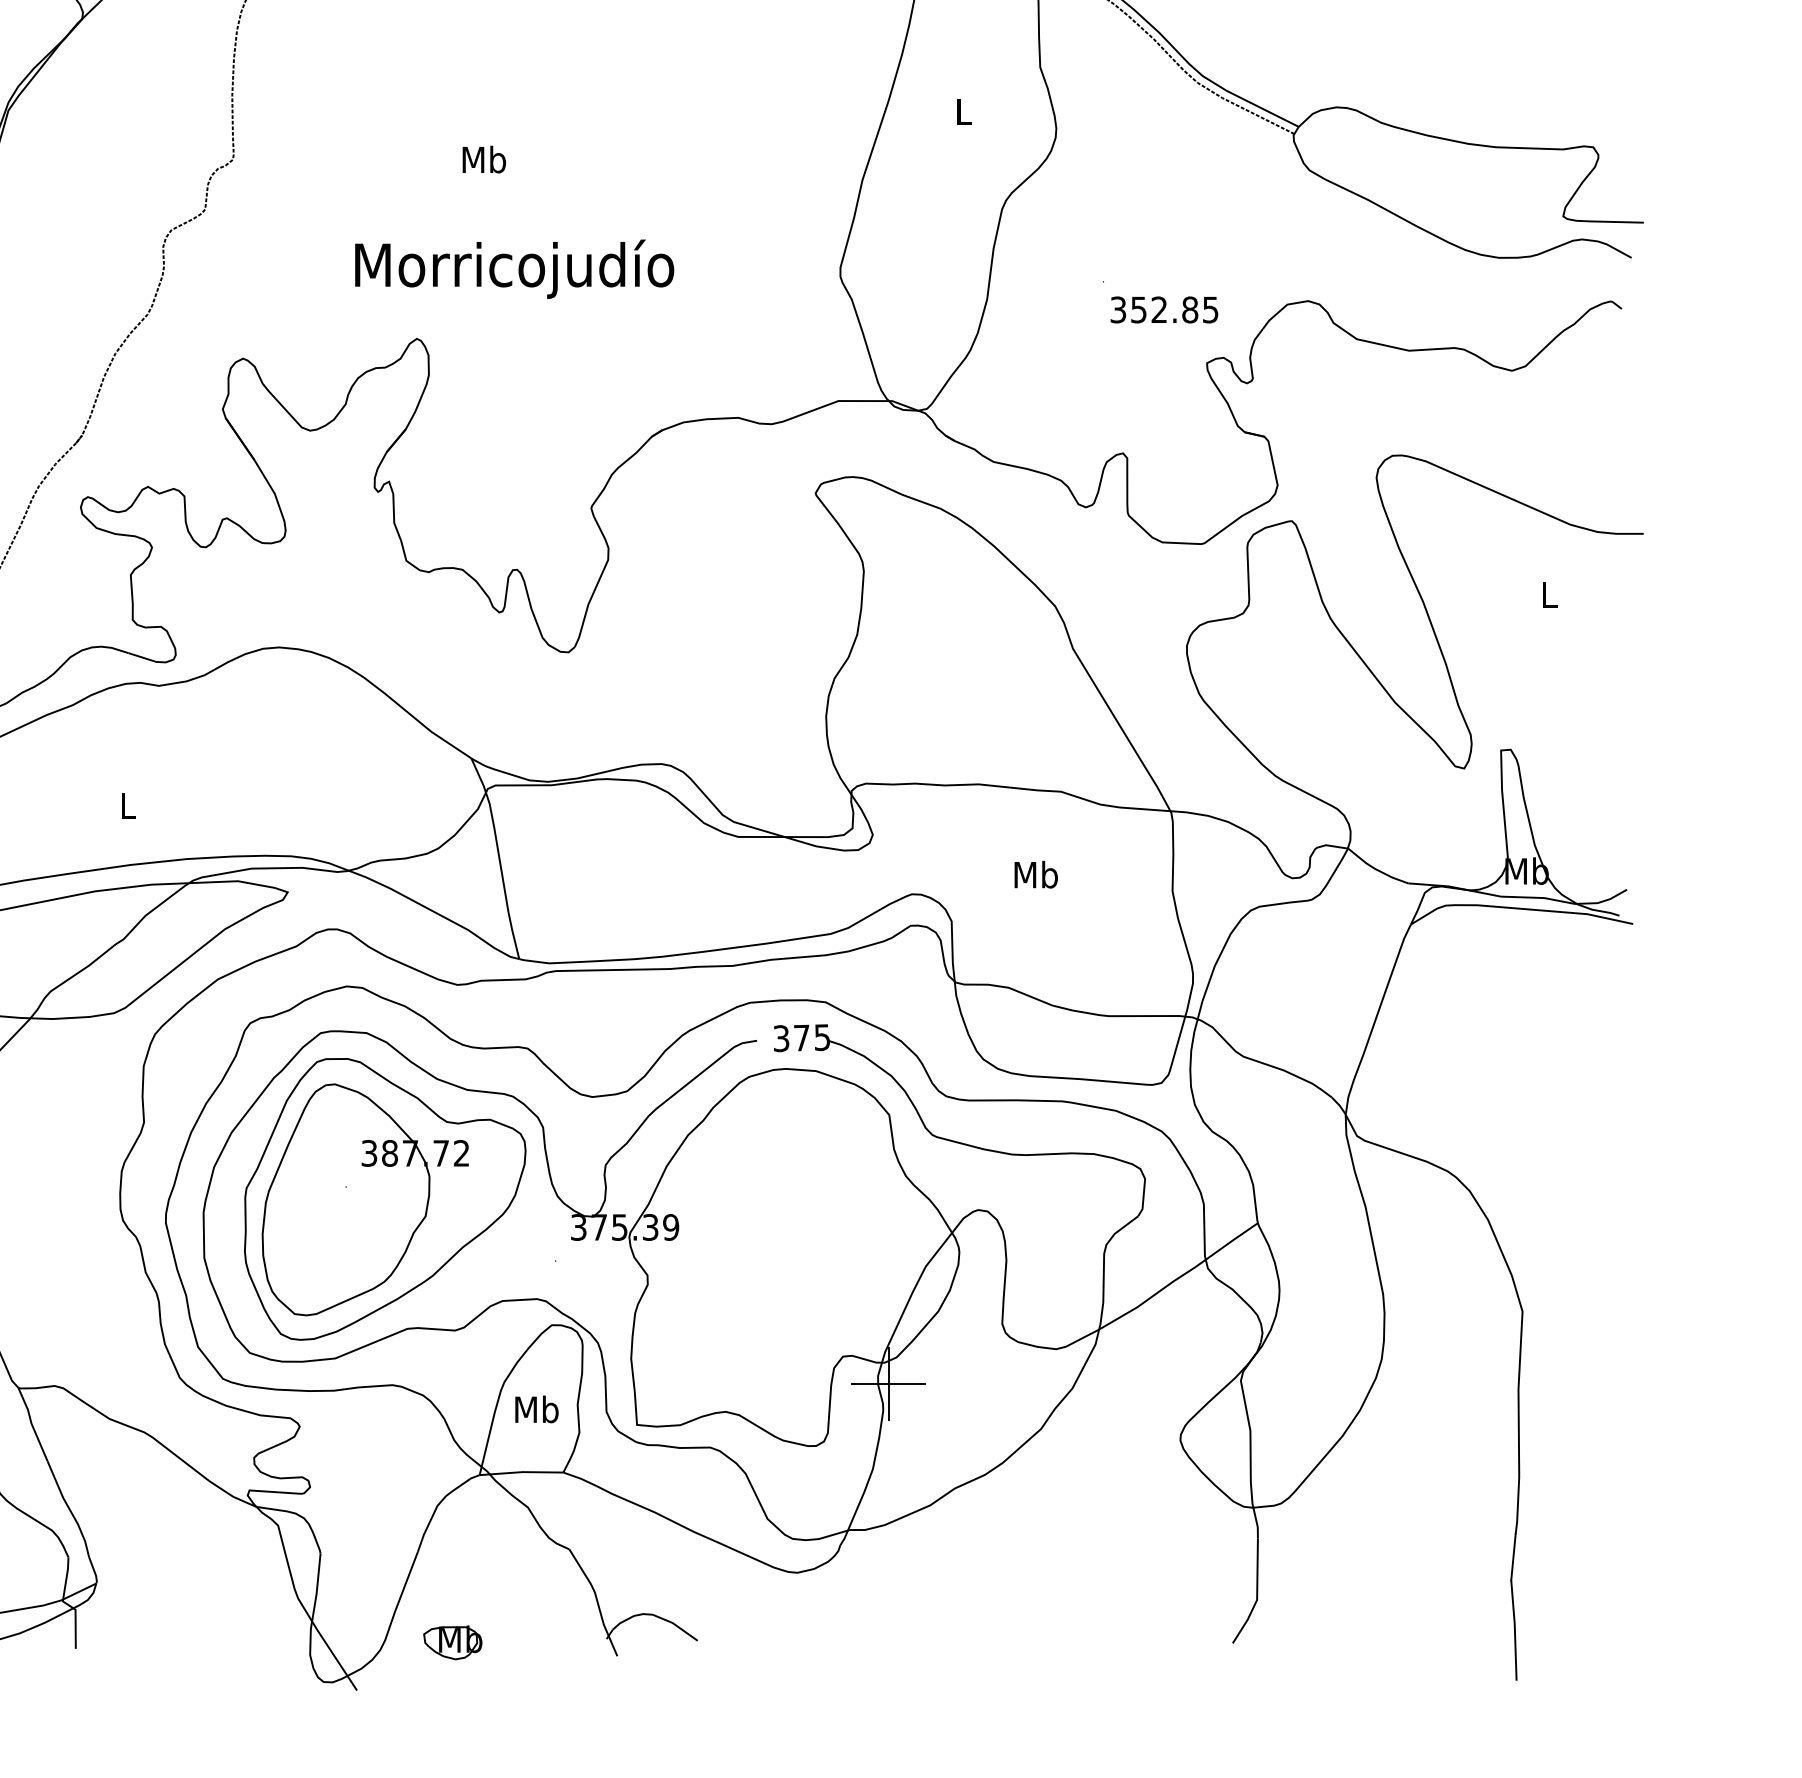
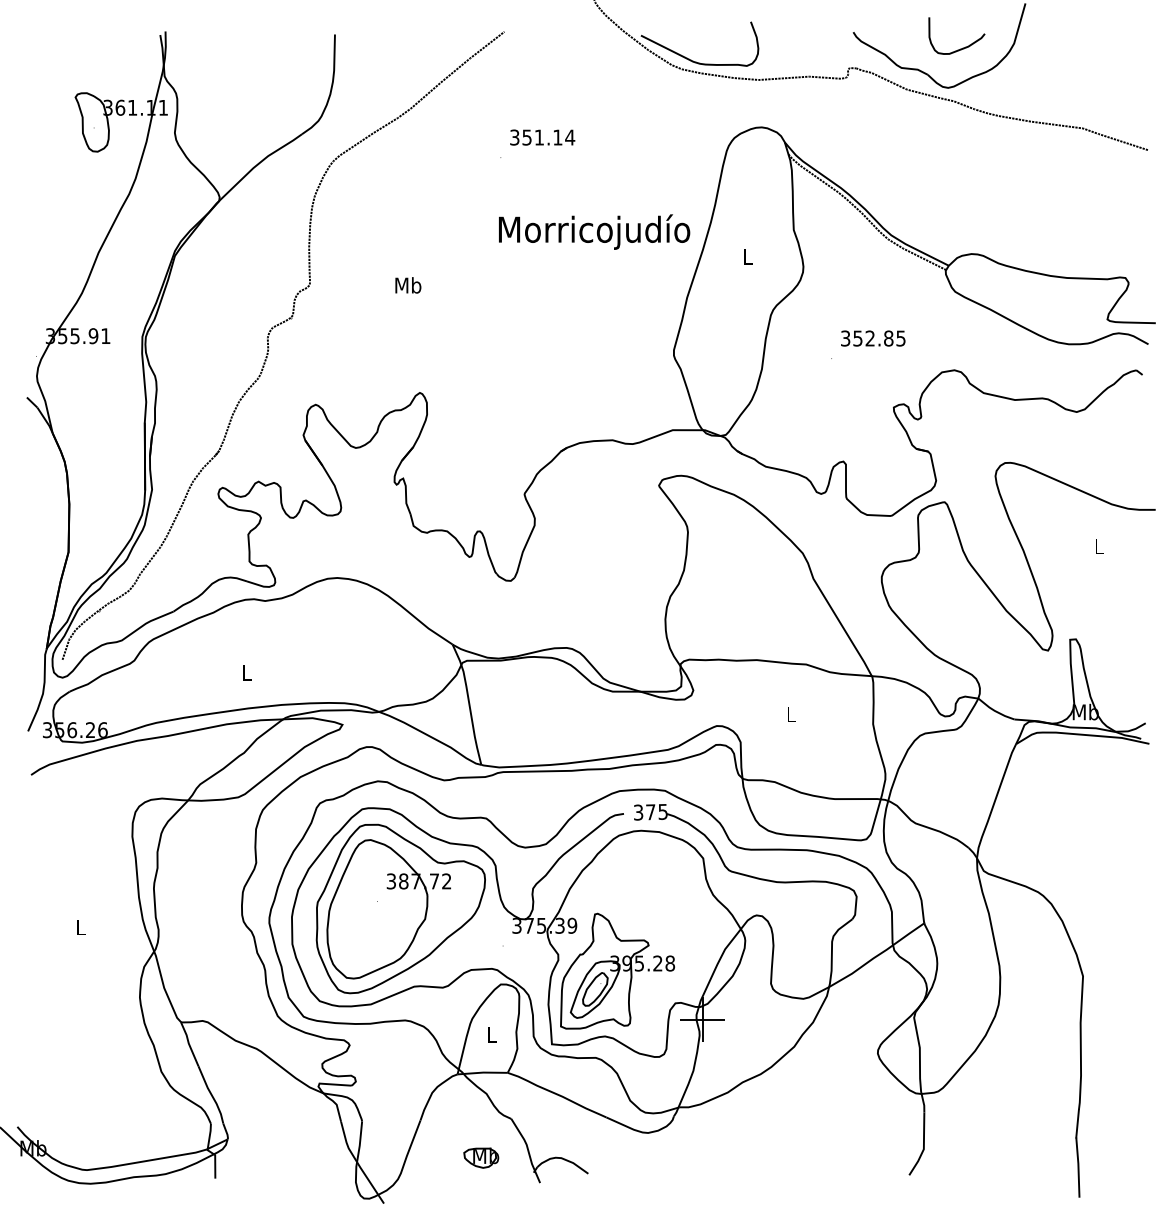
text: (484, 159) -> (408, 285), moved
text: (514, 268) -> (594, 231), moved
text: (1164, 309) -> (873, 338), moved
text: (1036, 875) -> (791, 714), Mb -> L
part: (746, 1301) -> (617, 970), added
text: (536, 1408) -> (491, 1034), Mb -> L
part: (452, 1642) -> (481, 1157), moved

